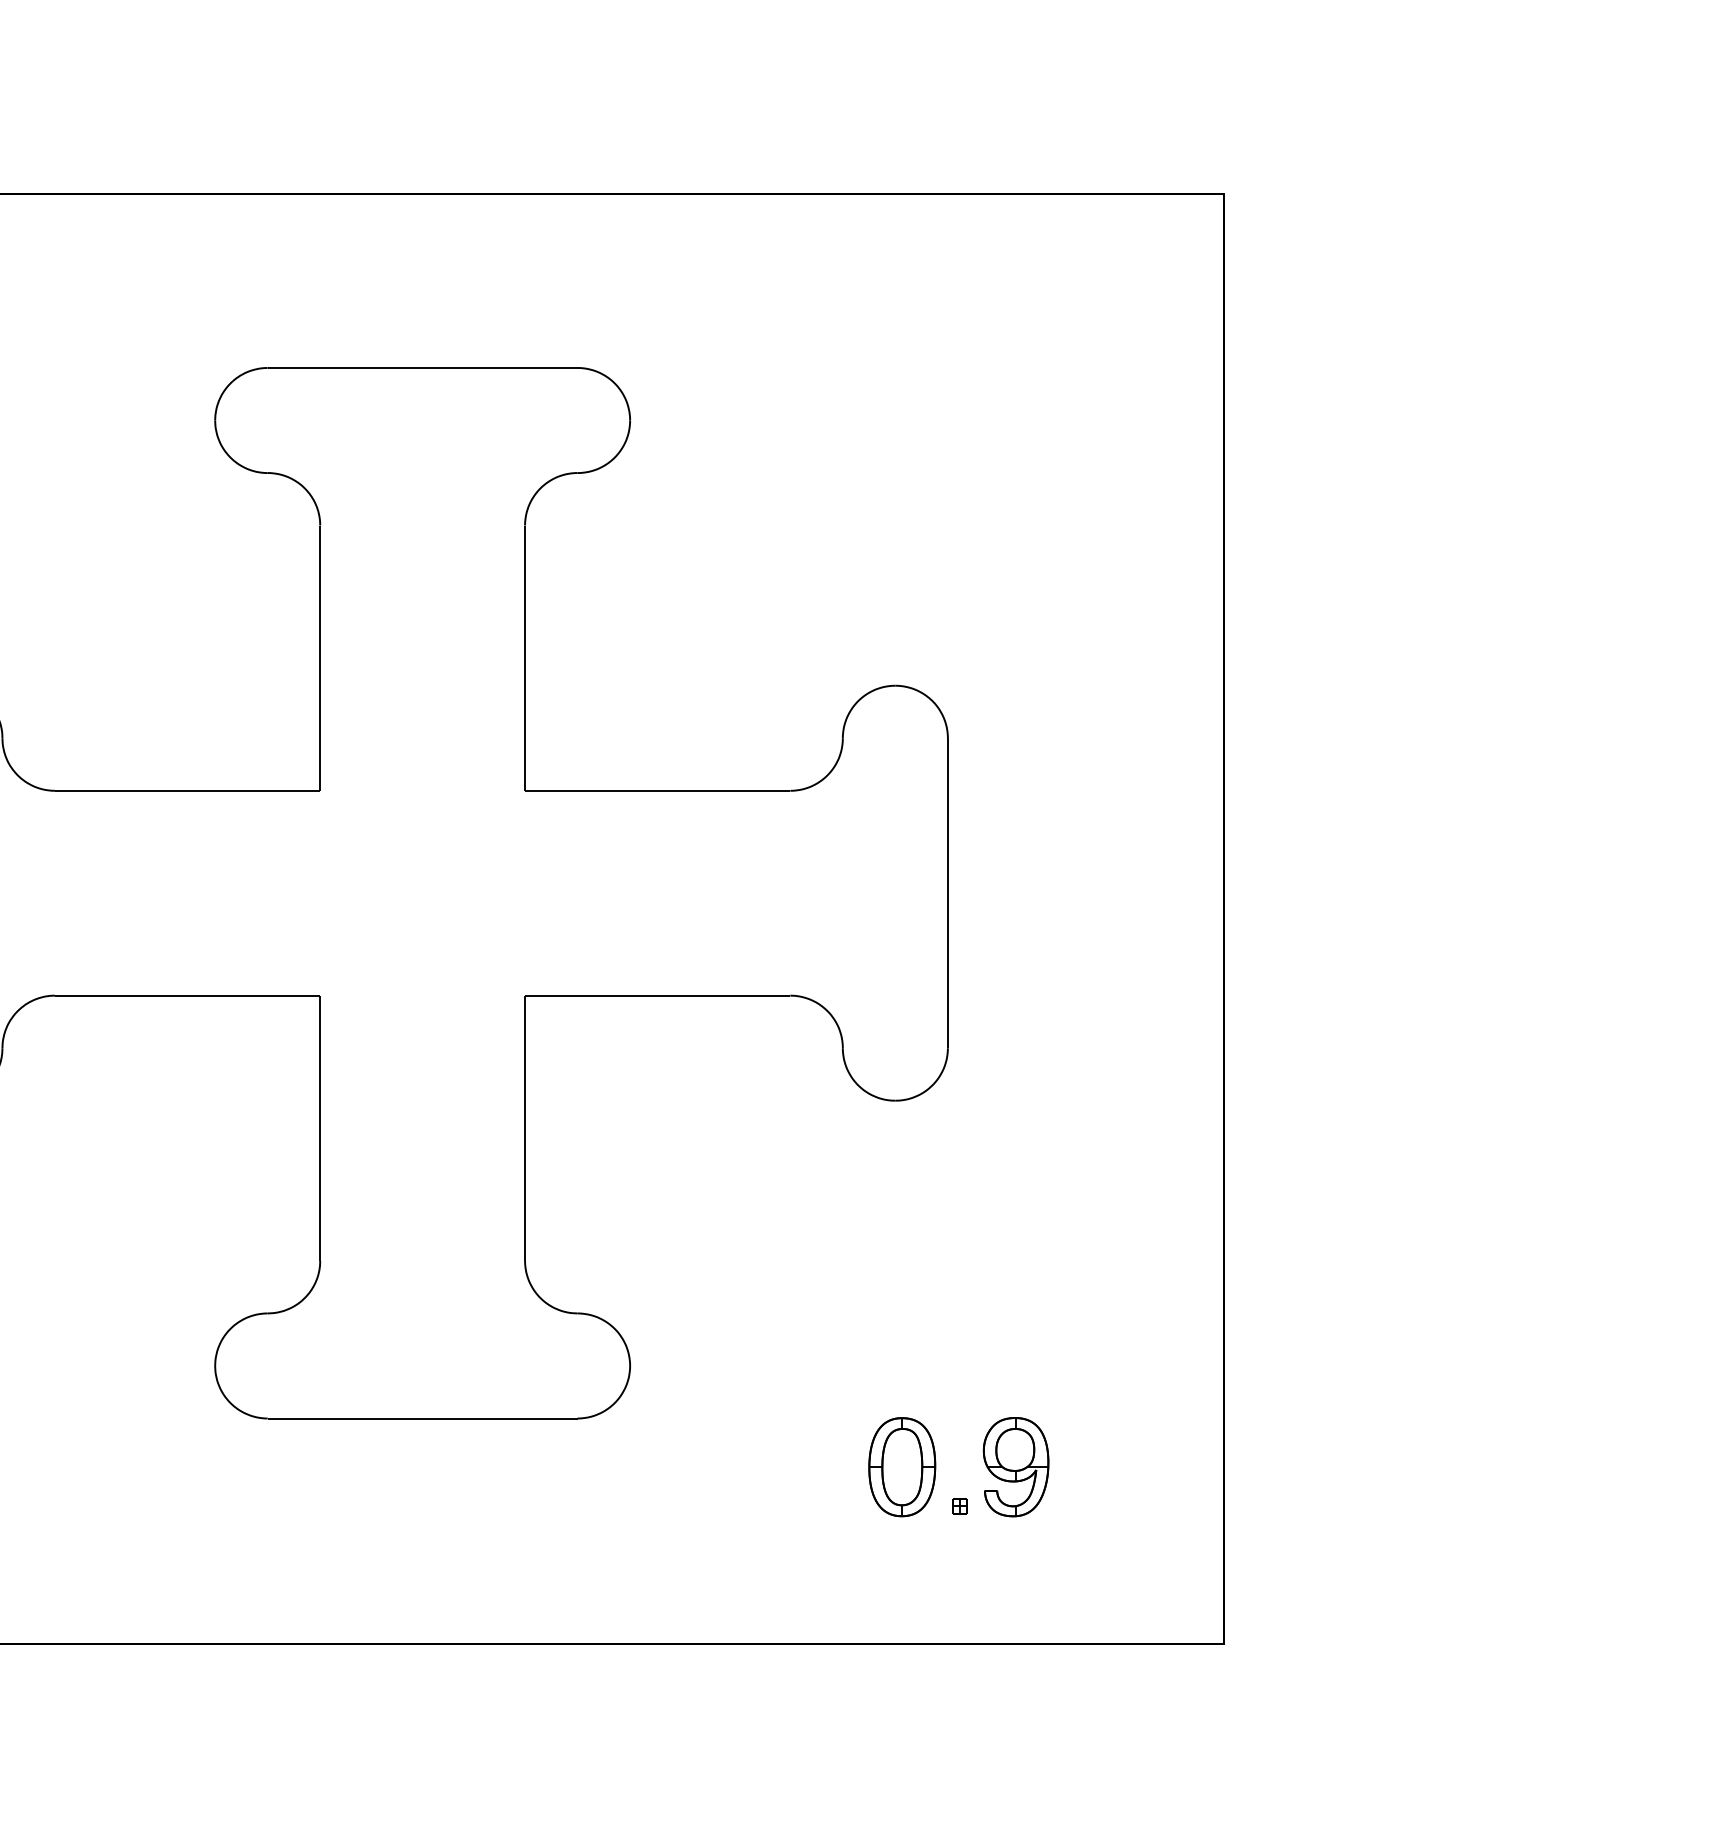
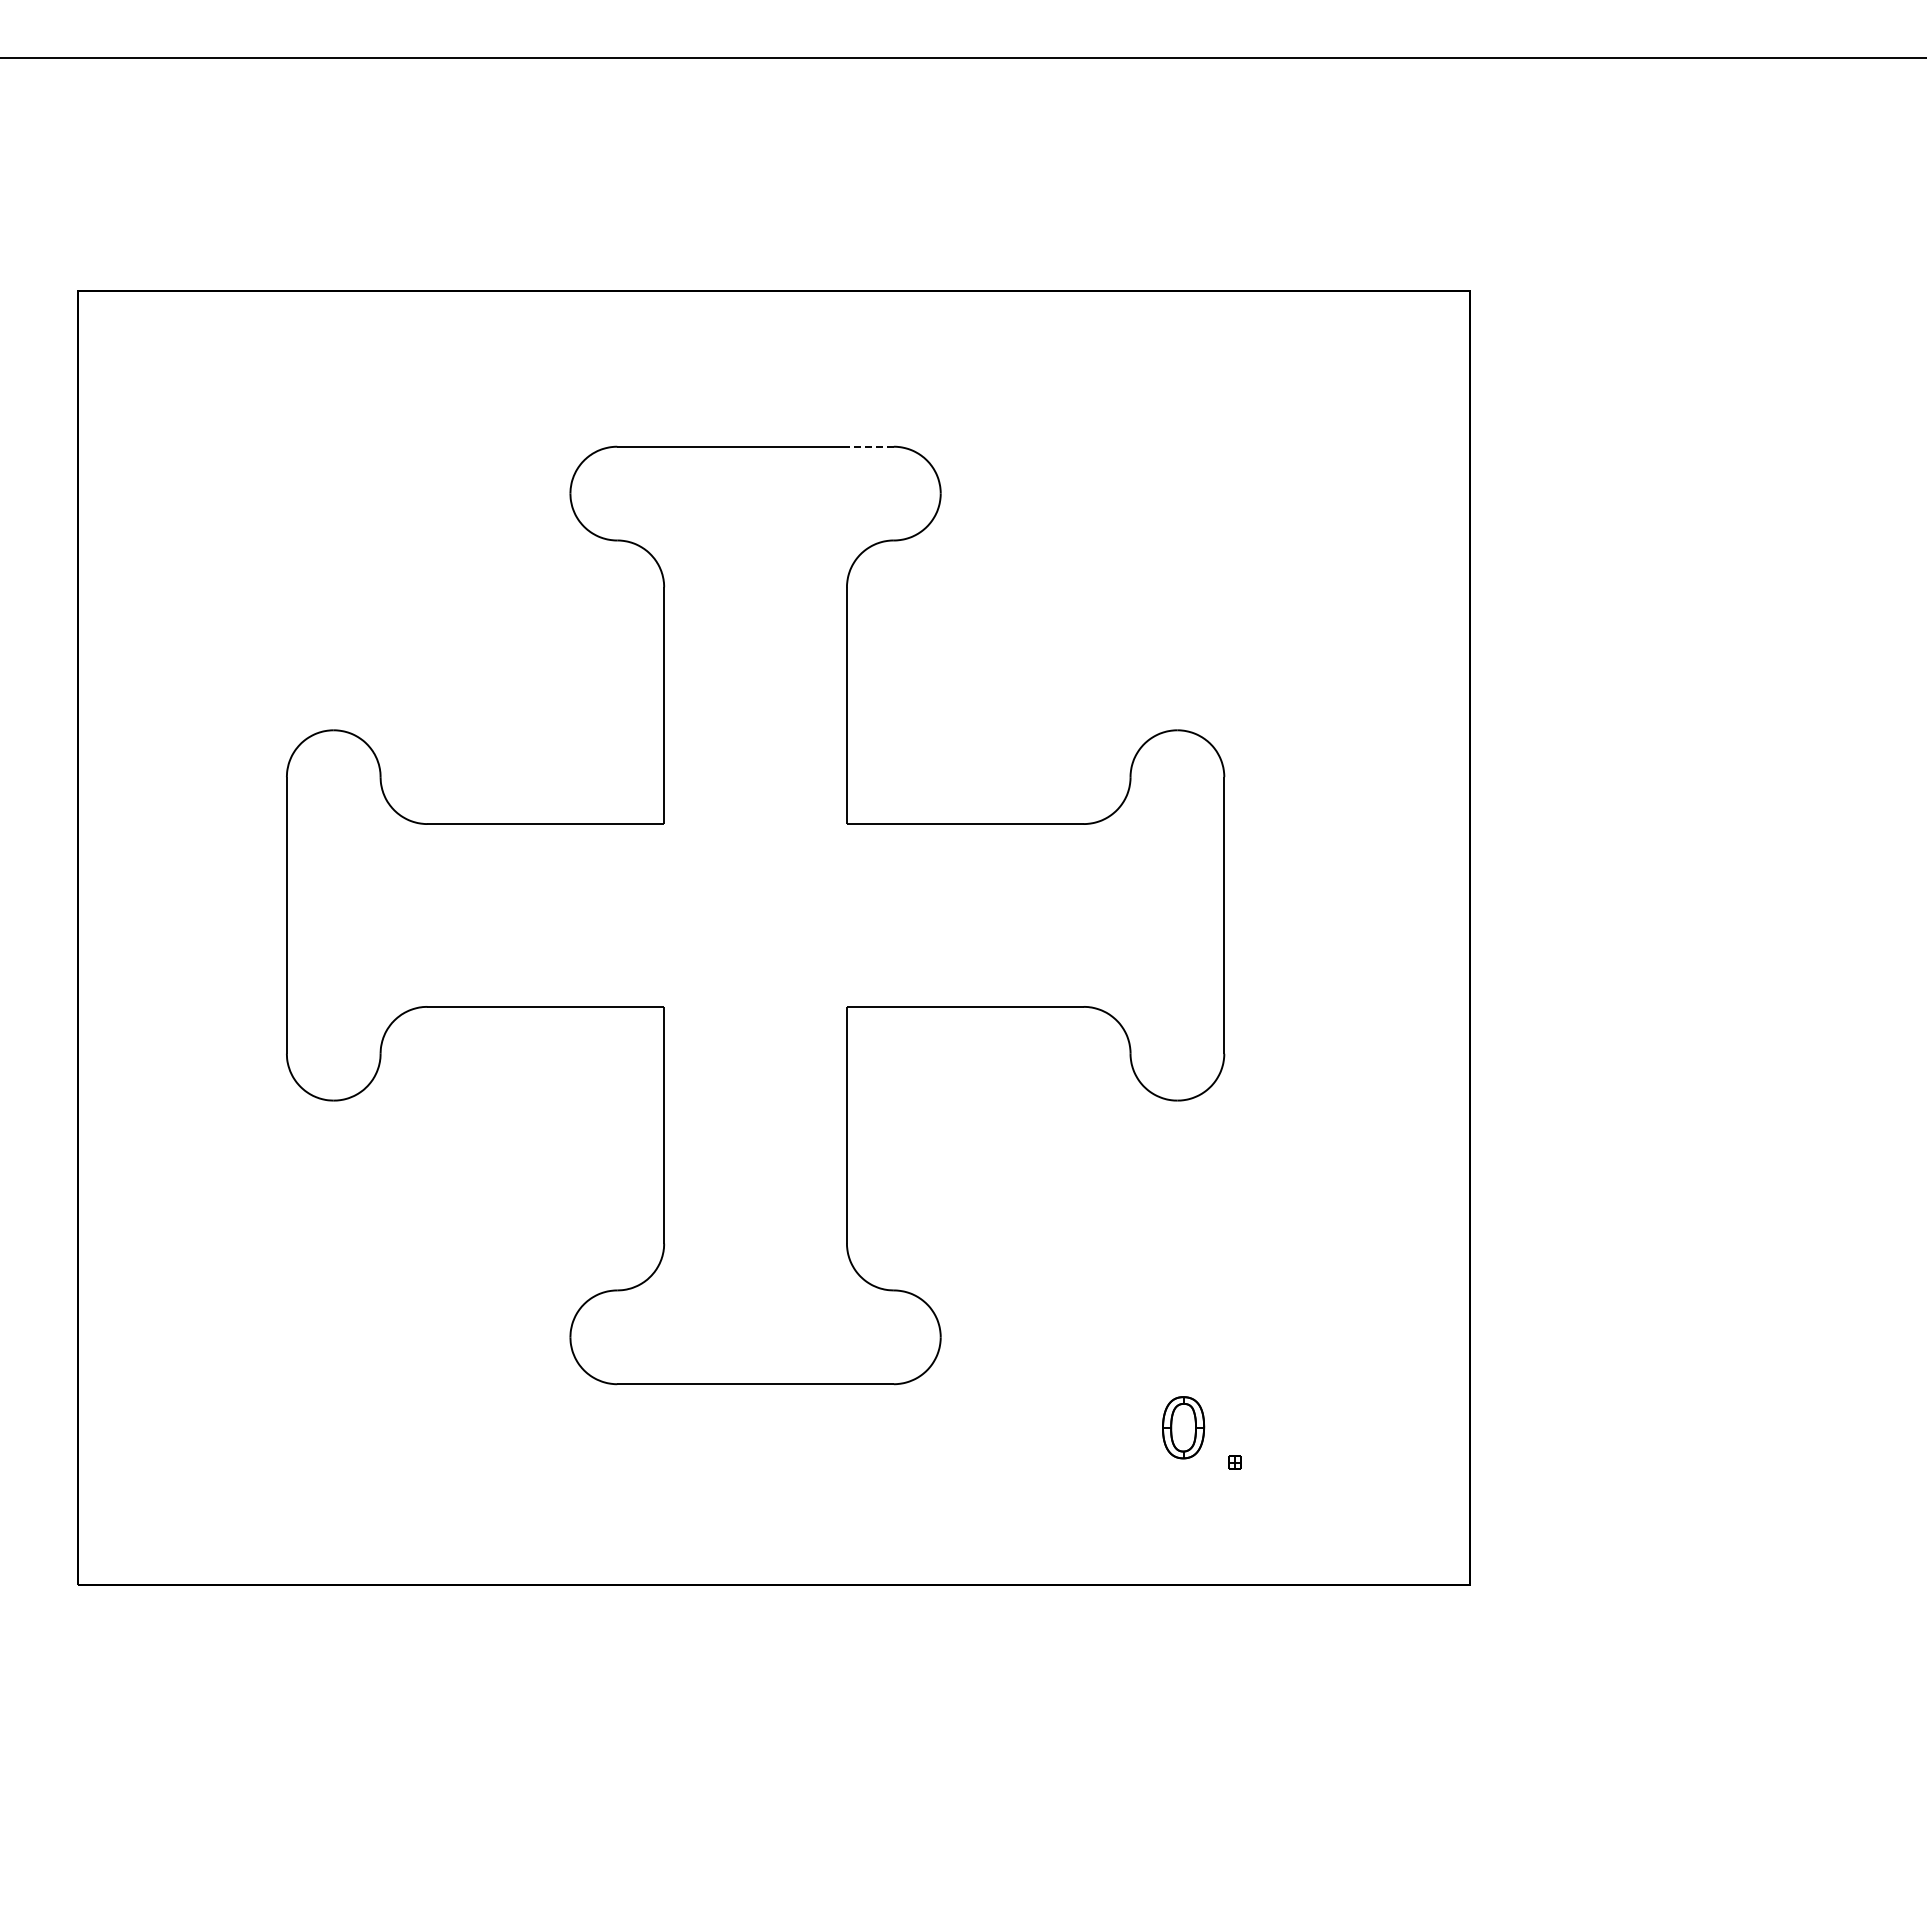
line: (550, 367) -> (869, 446), solid -> dashed
part: (902, 1467) -> (1183, 1427), size x0.7
part: (1015, 1467) -> (1284, 1427), removed

